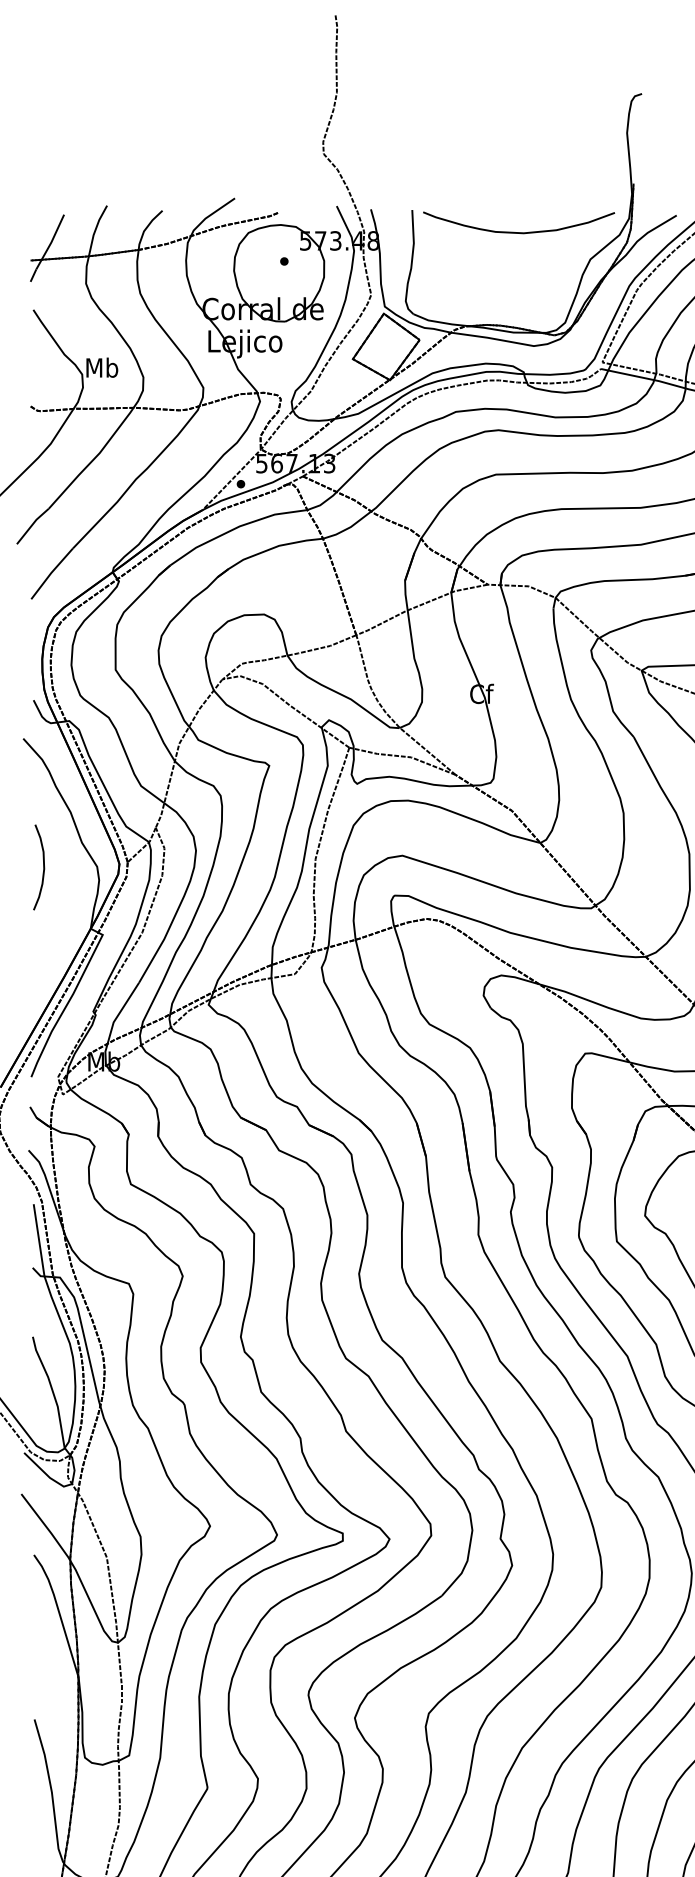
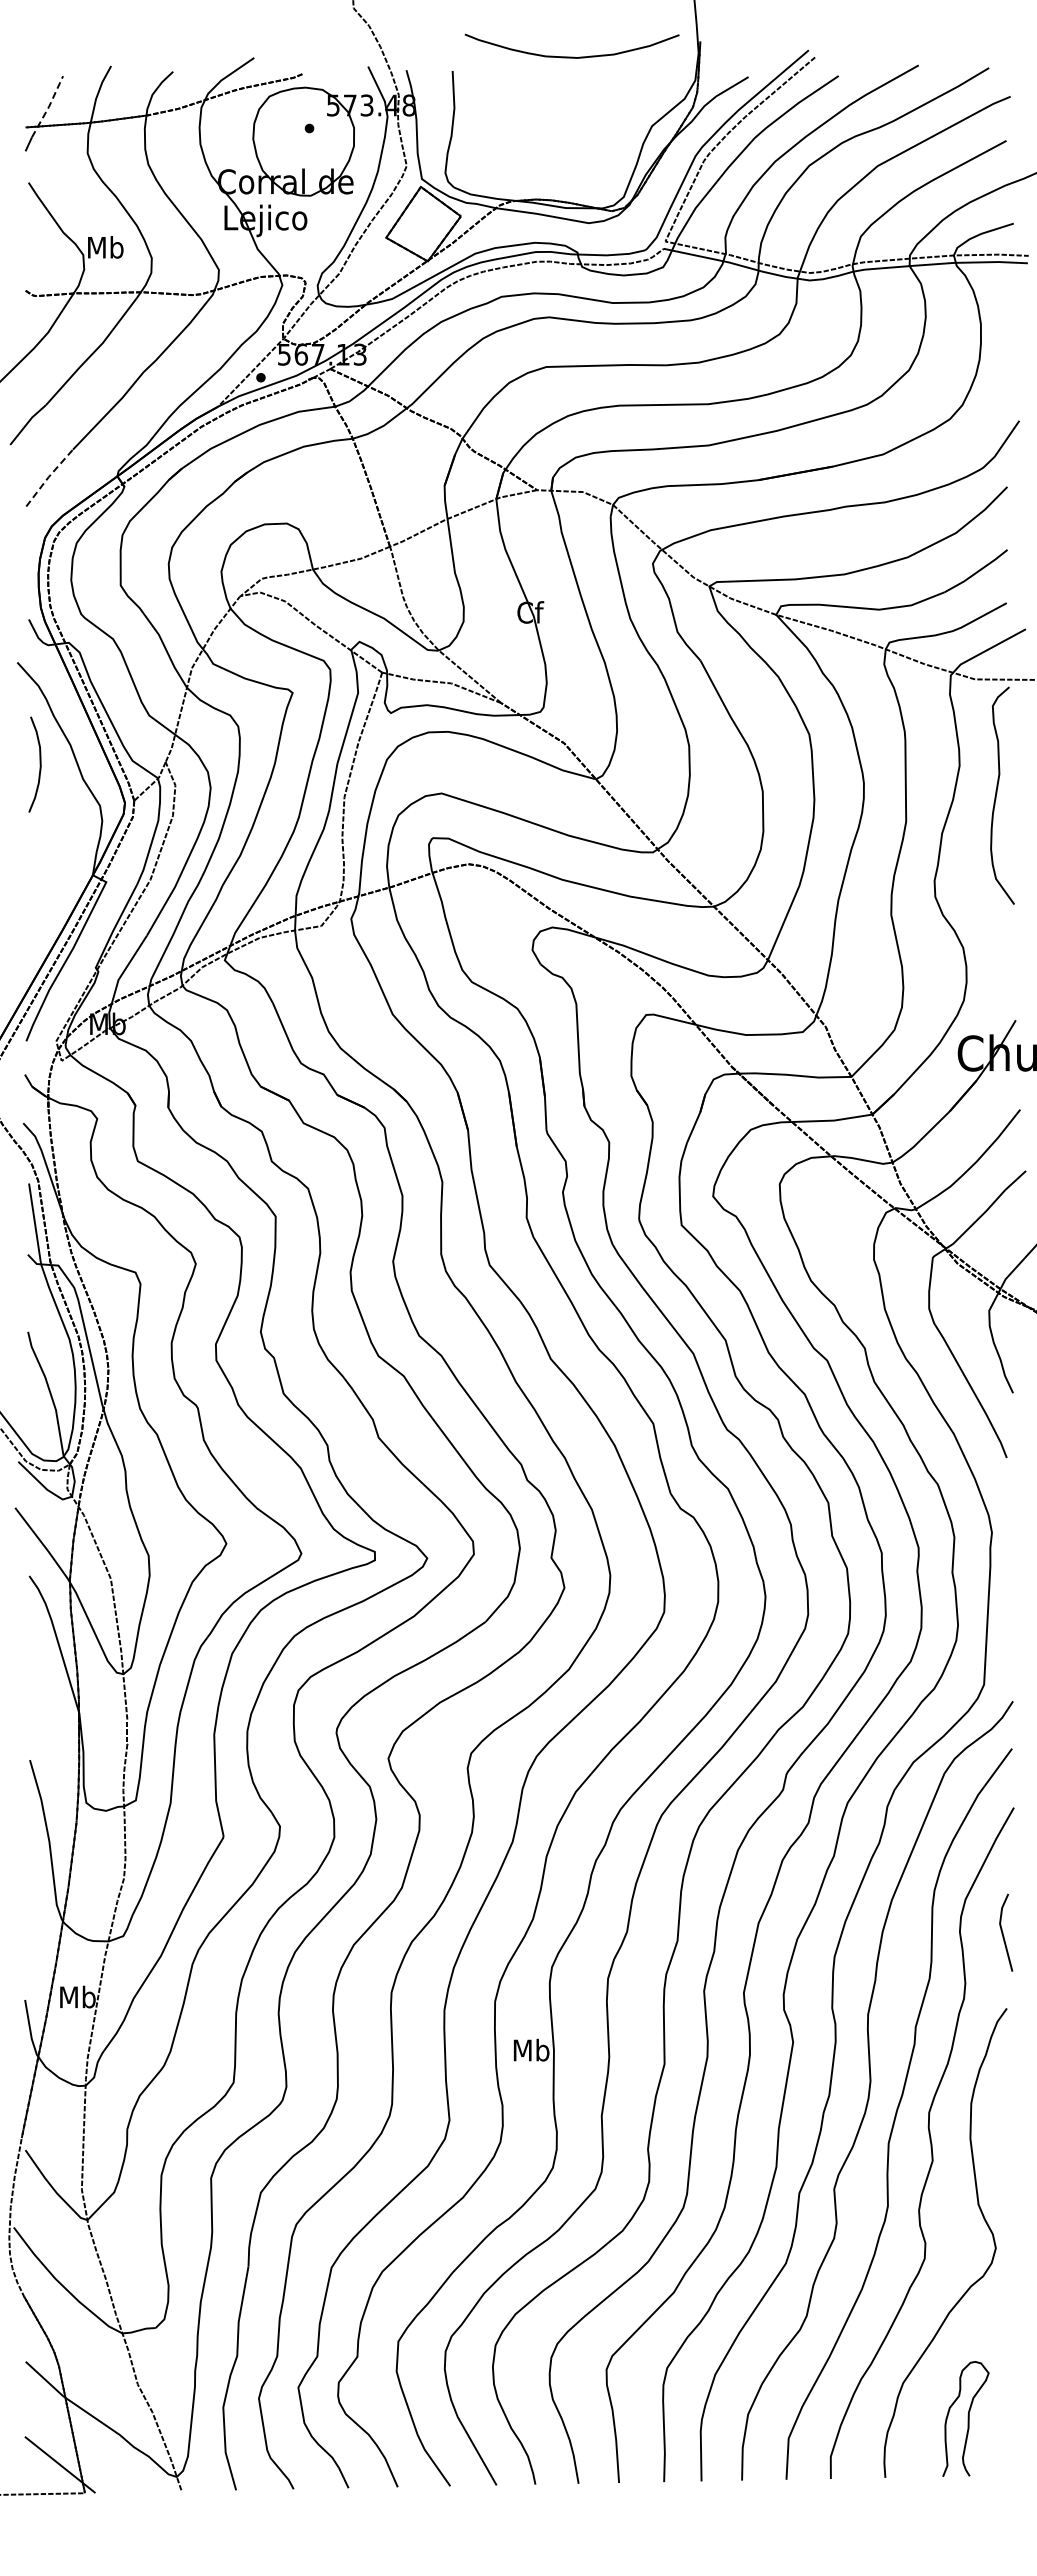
curve: (518, 231) -> (571, 56), moved
line: (51, 242) -> (48, 107), solid -> dashed
line: (51, 573) -> (48, 477), solid -> dashed
curve: (43, 867) -> (39, 764), moved

